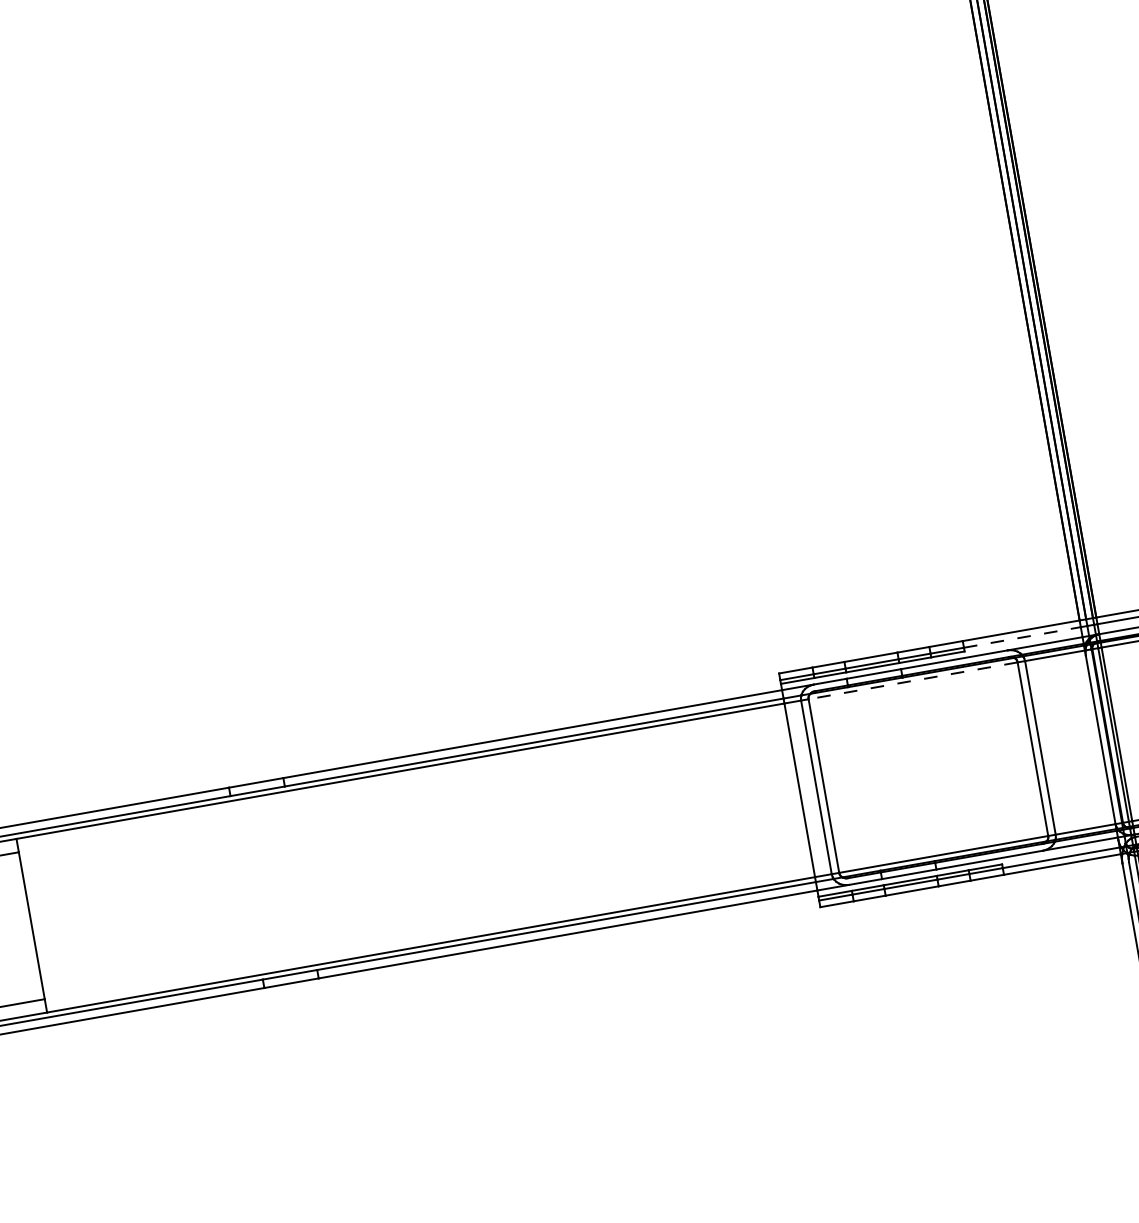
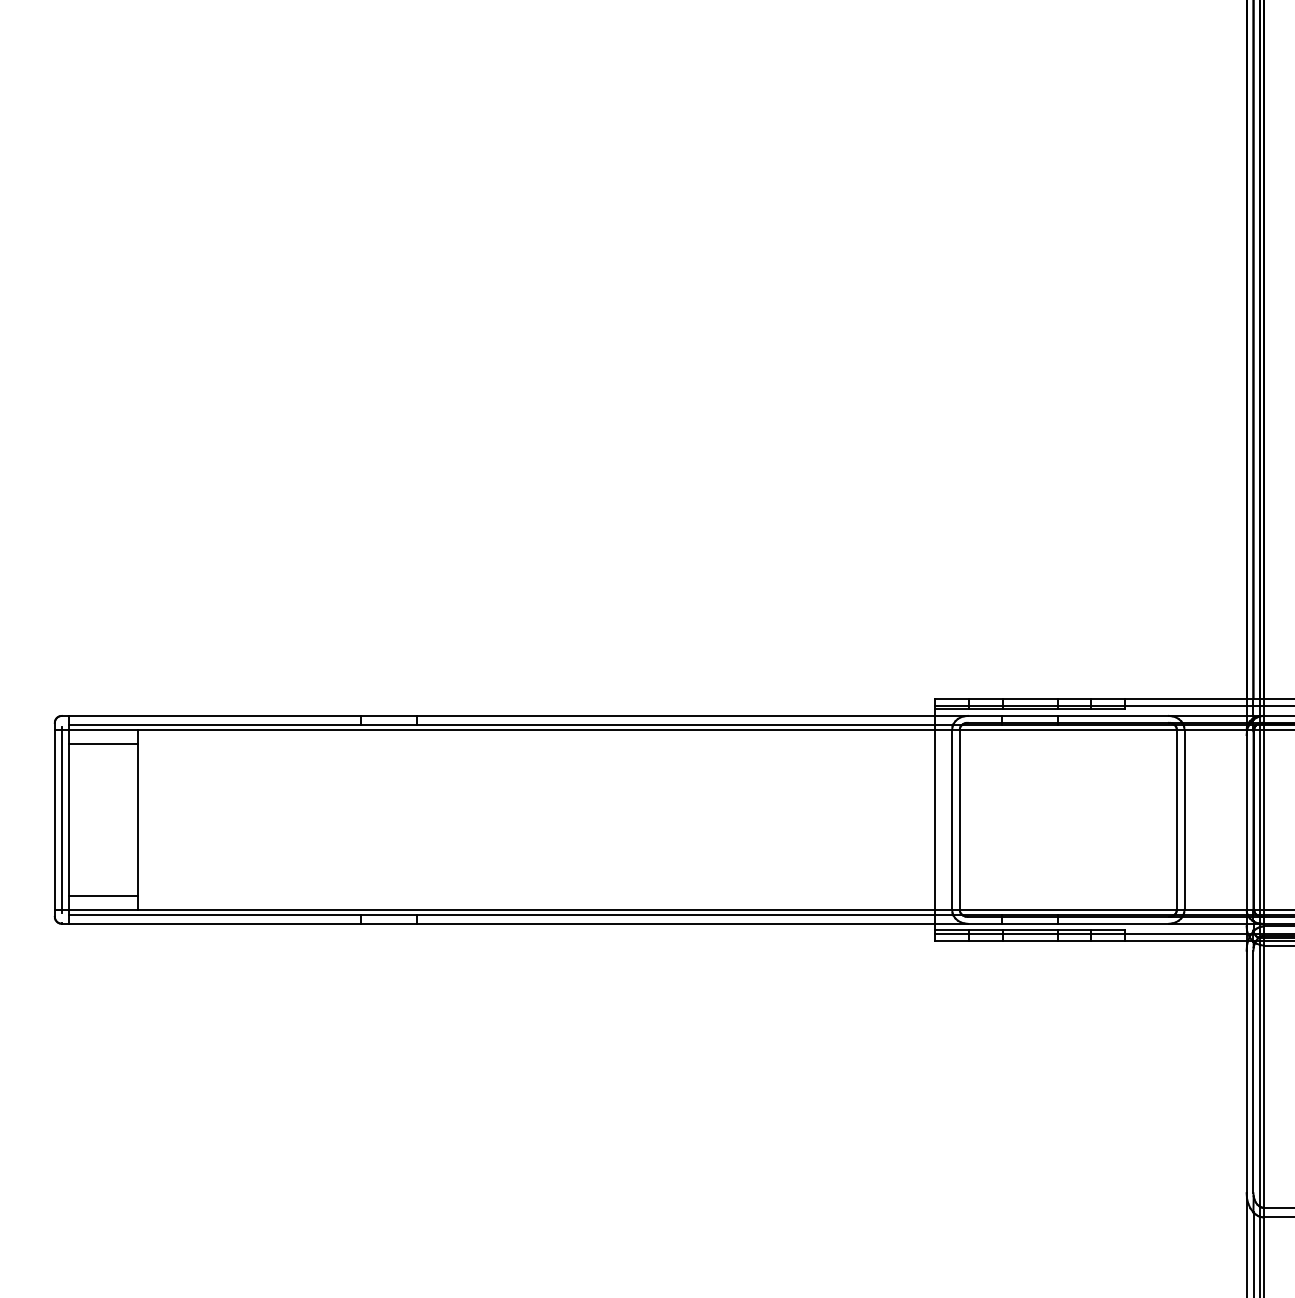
line: (1021, 637) -> (1185, 705), dashed -> solid
line: (912, 680) -> (1067, 729), dashed -> solid

